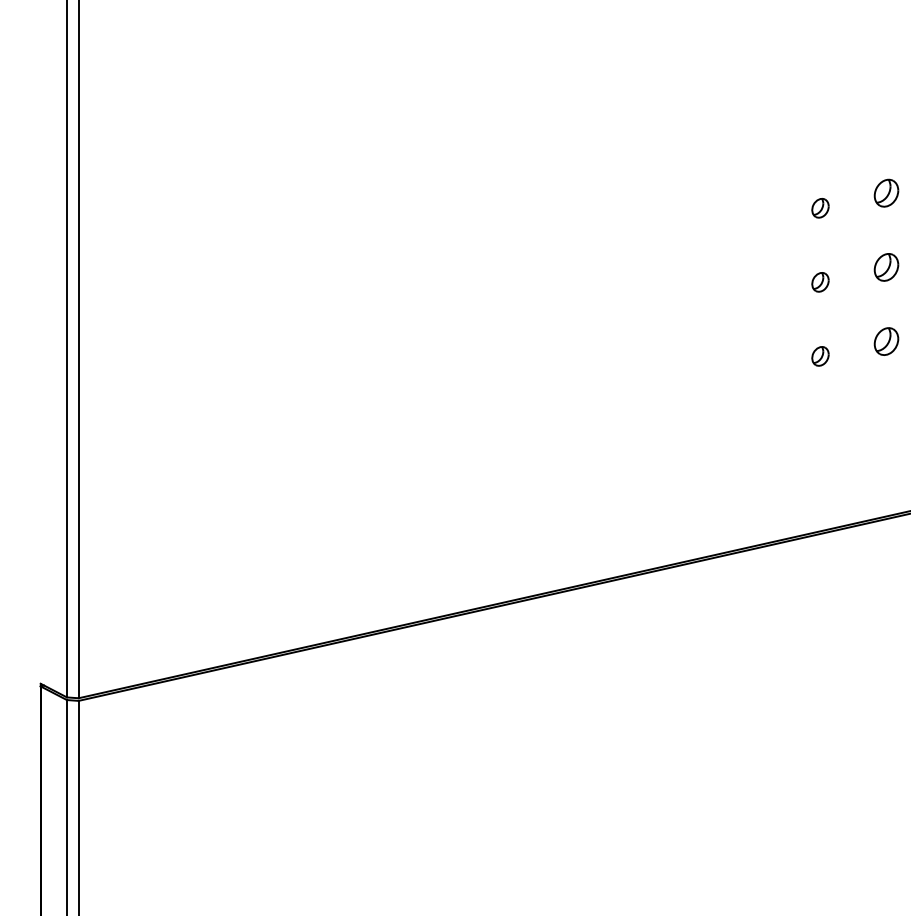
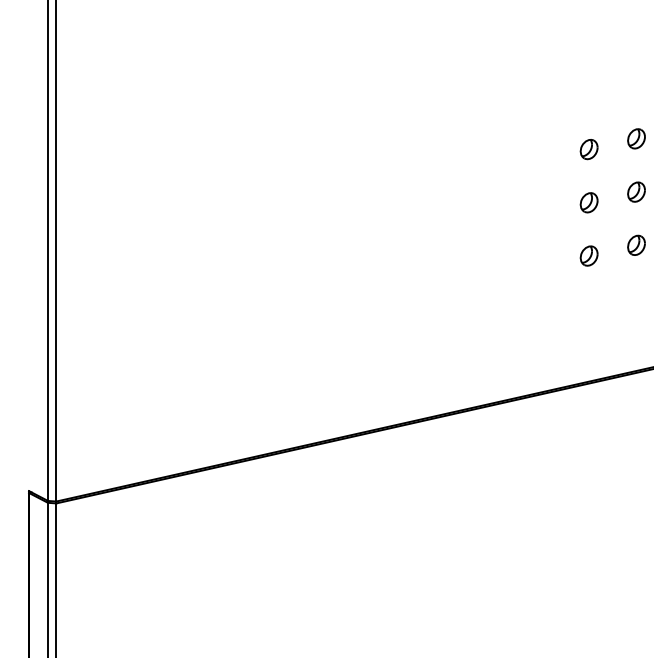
part: (819, 208) -> (588, 149), size x1.43
part: (819, 281) -> (588, 202), size x1.43
part: (819, 355) -> (588, 255), size x1.43

